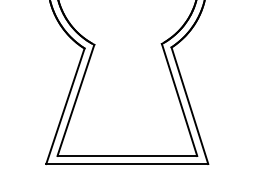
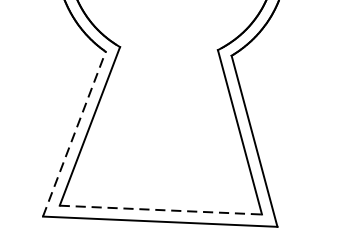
line: (65, 106) -> (74, 134), solid -> dashed
line: (127, 156) -> (161, 210), solid -> dashed

